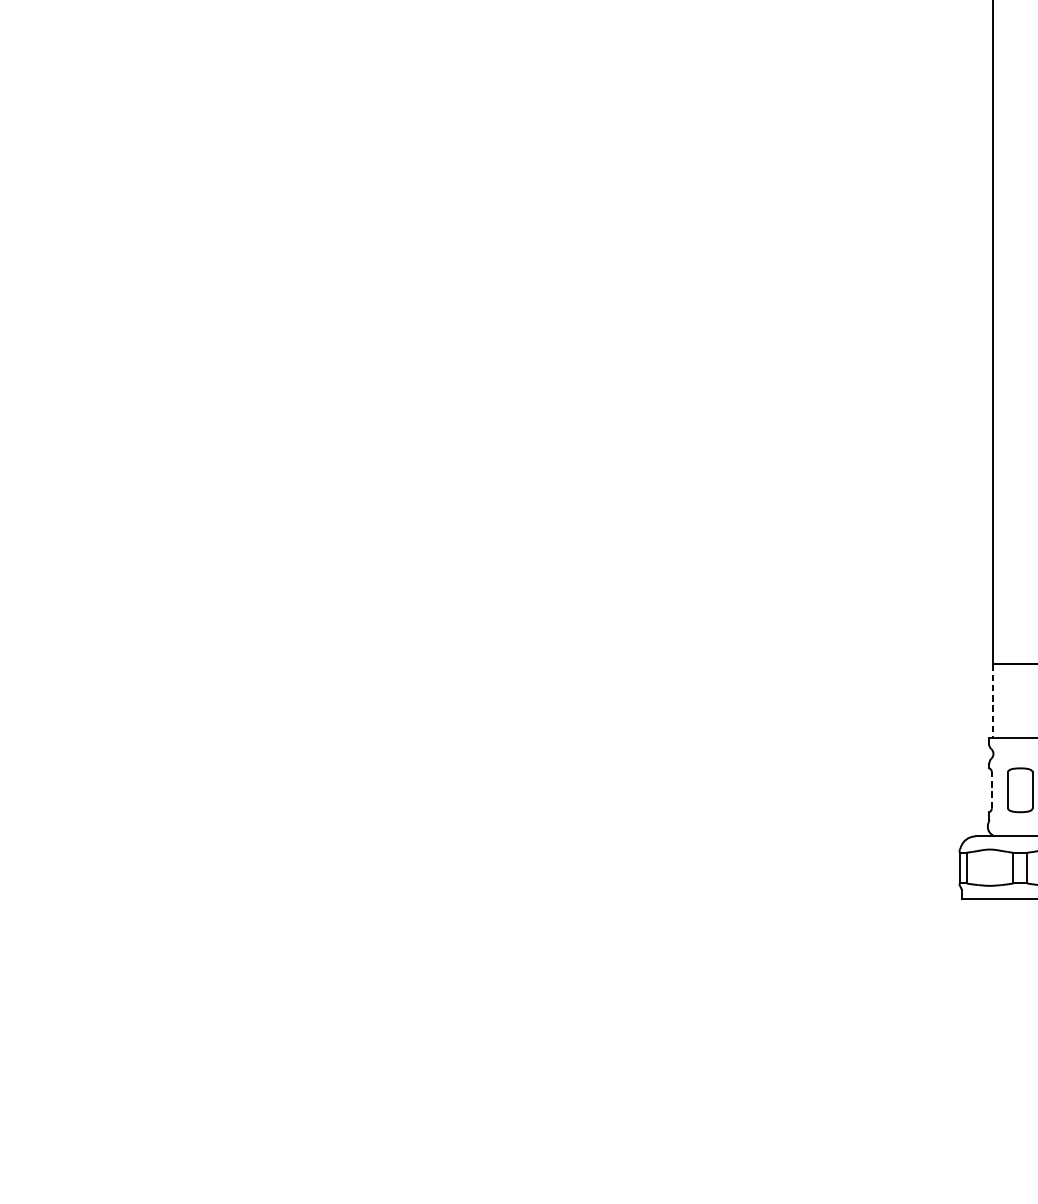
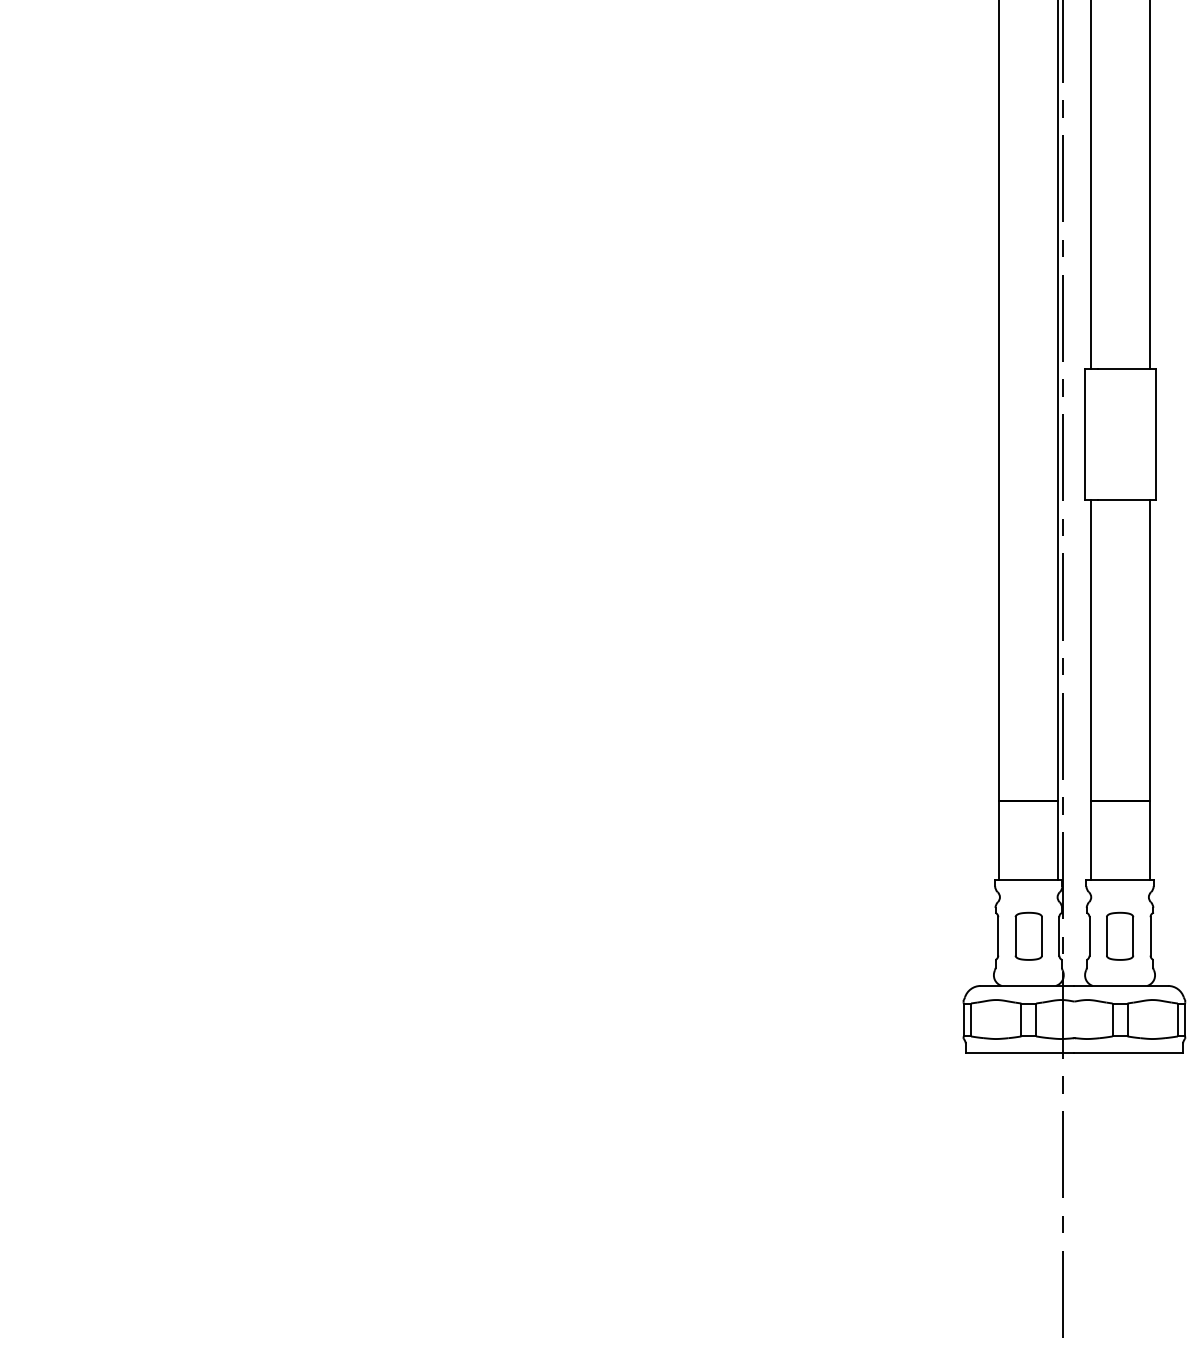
line: (993, 701) -> (999, 841), dashed -> solid
line: (992, 789) -> (998, 935), dashed -> solid

